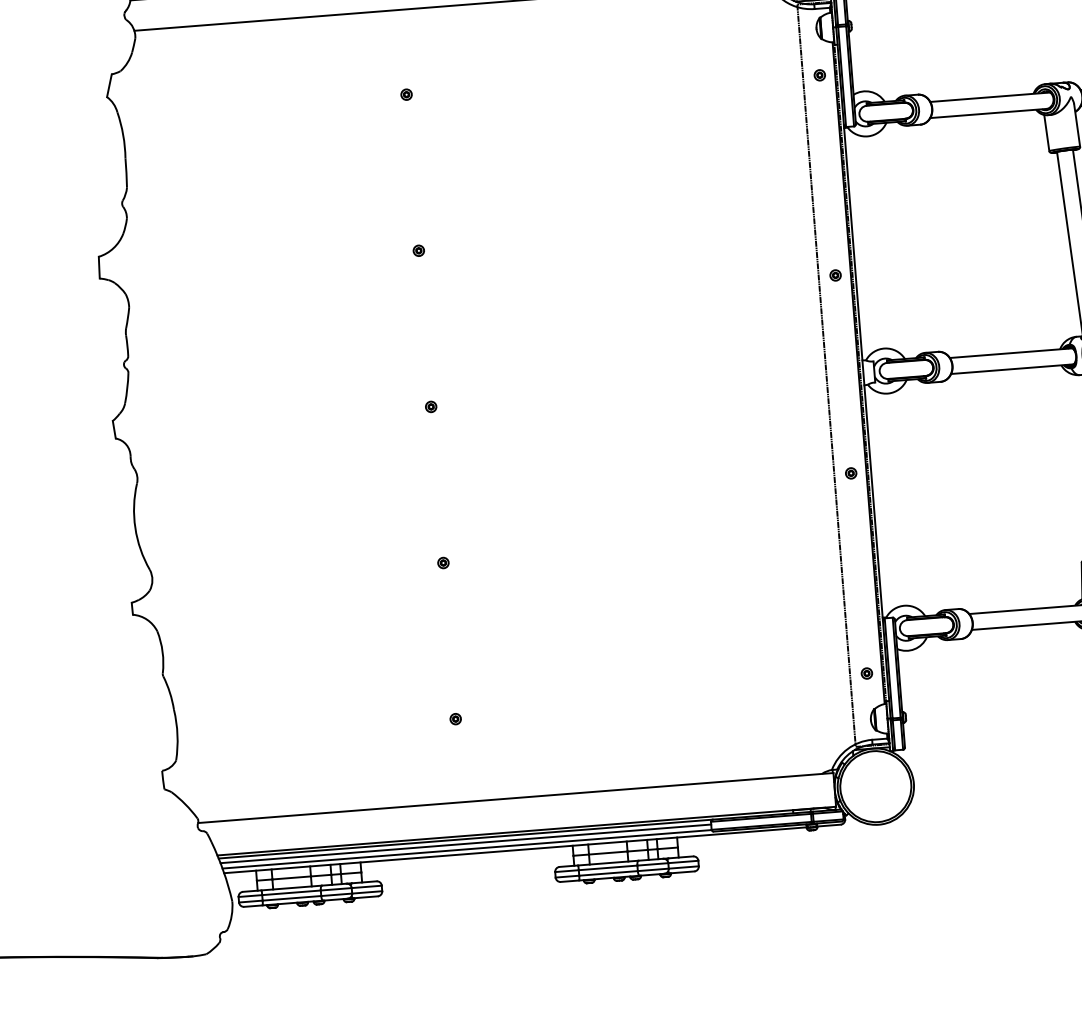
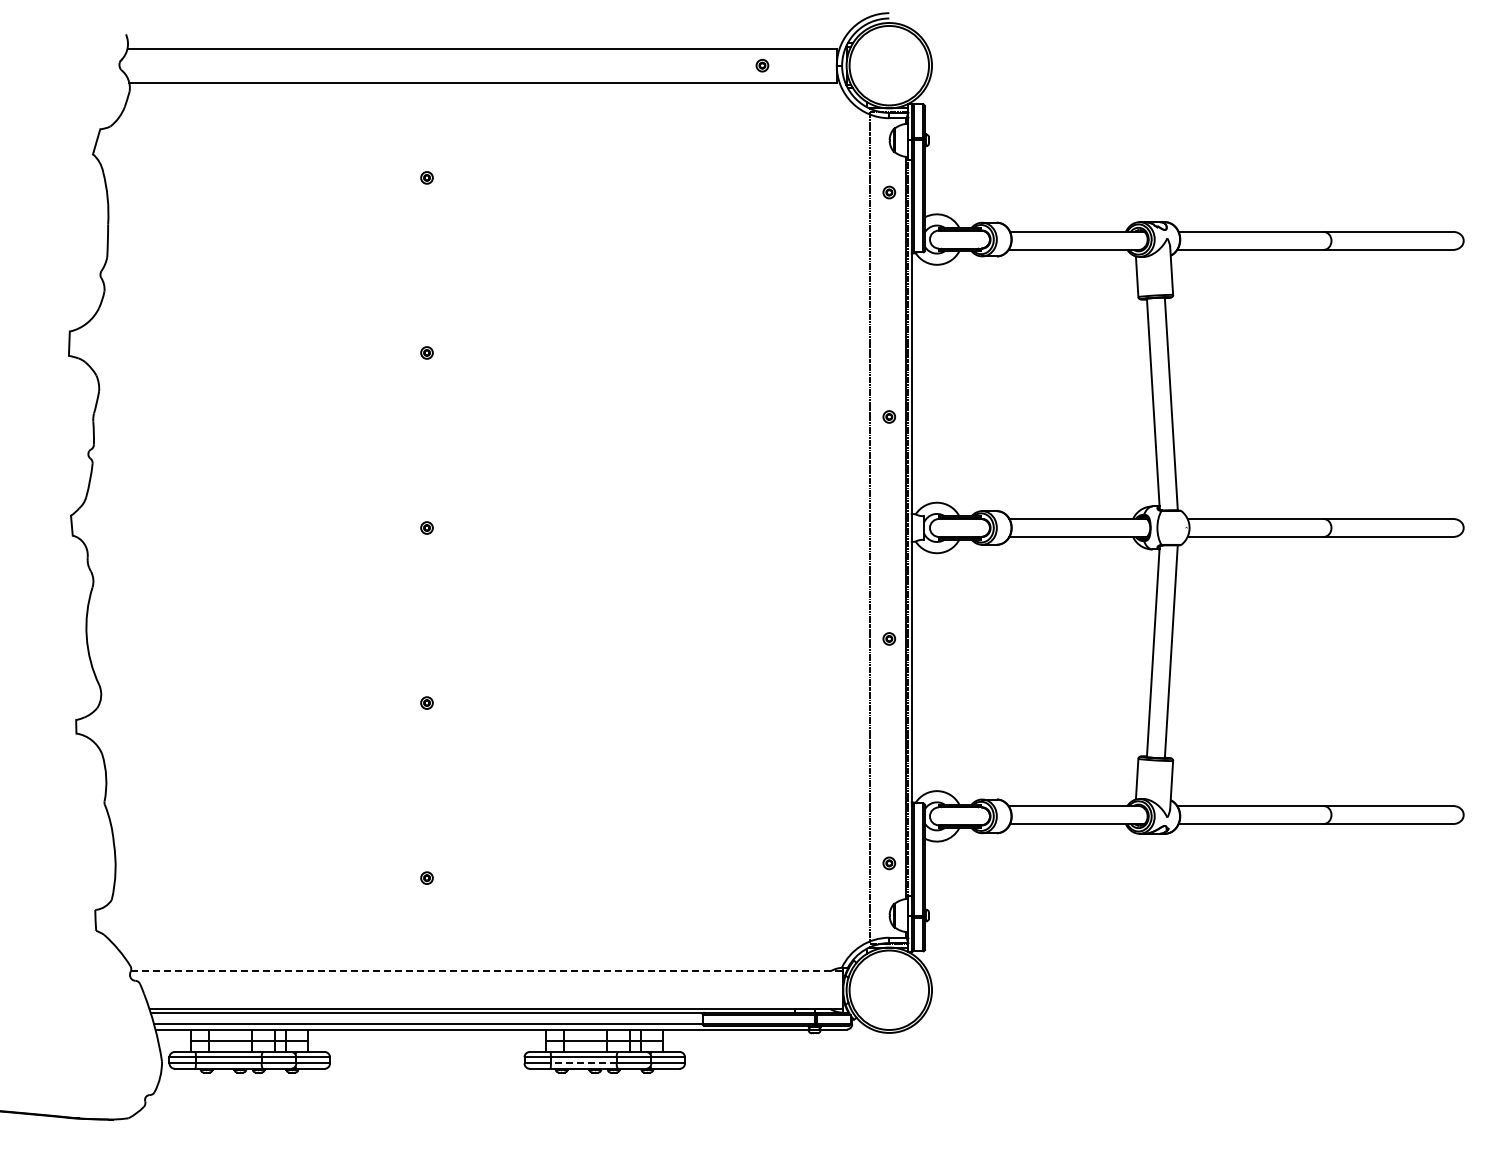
line: (516, 798) -> (487, 971), solid -> dashed
line: (466, 844) -> (427, 1018), removed
line: (608, 873) -> (583, 1063), solid -> dashed

